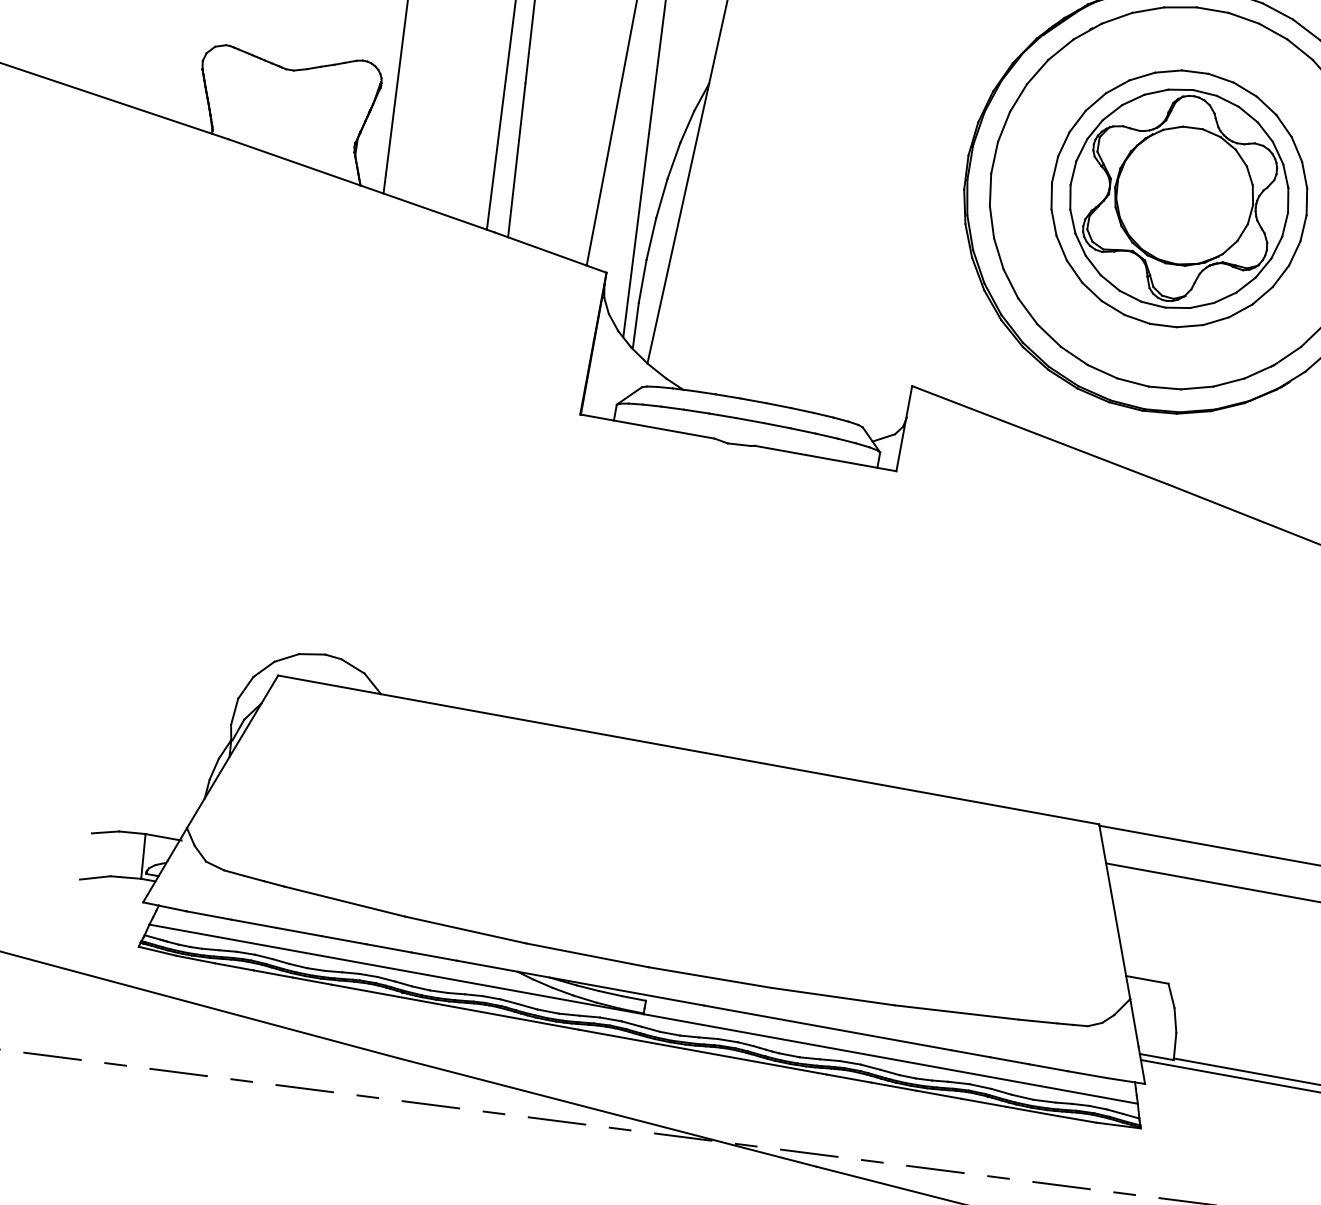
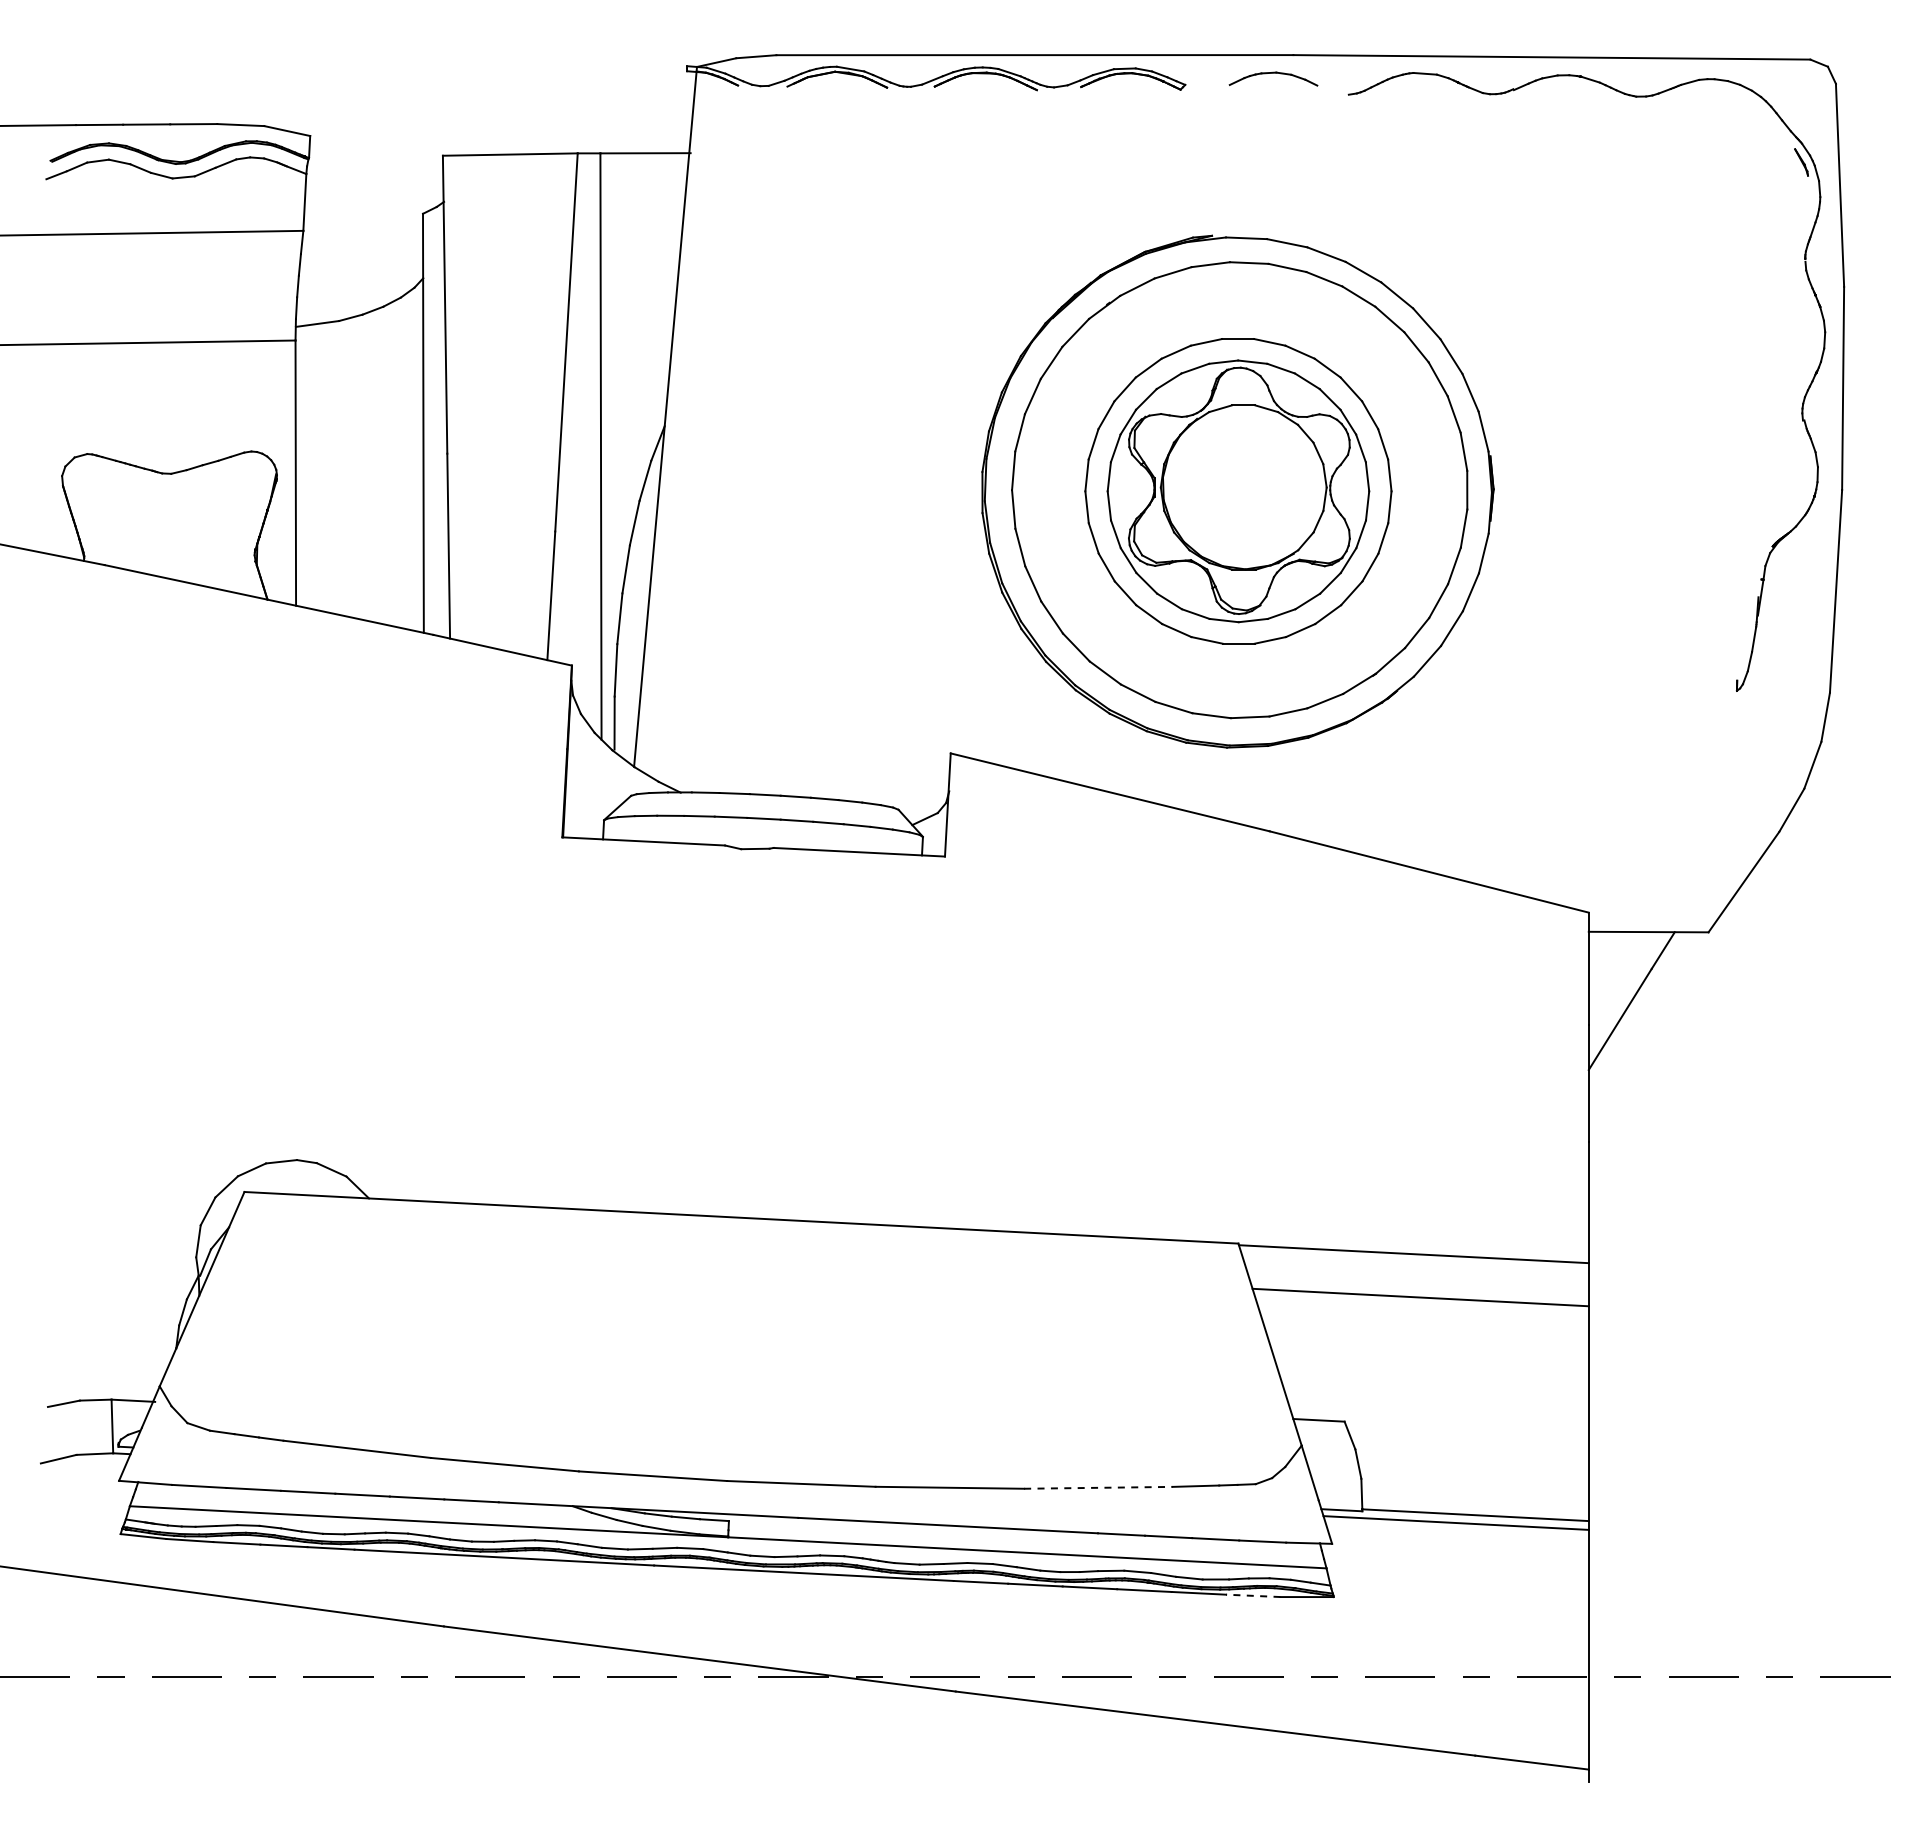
line: (956, 1012) -> (1098, 1487), solid -> dashed
line: (1073, 1118) -> (1252, 1595), solid -> dashed

